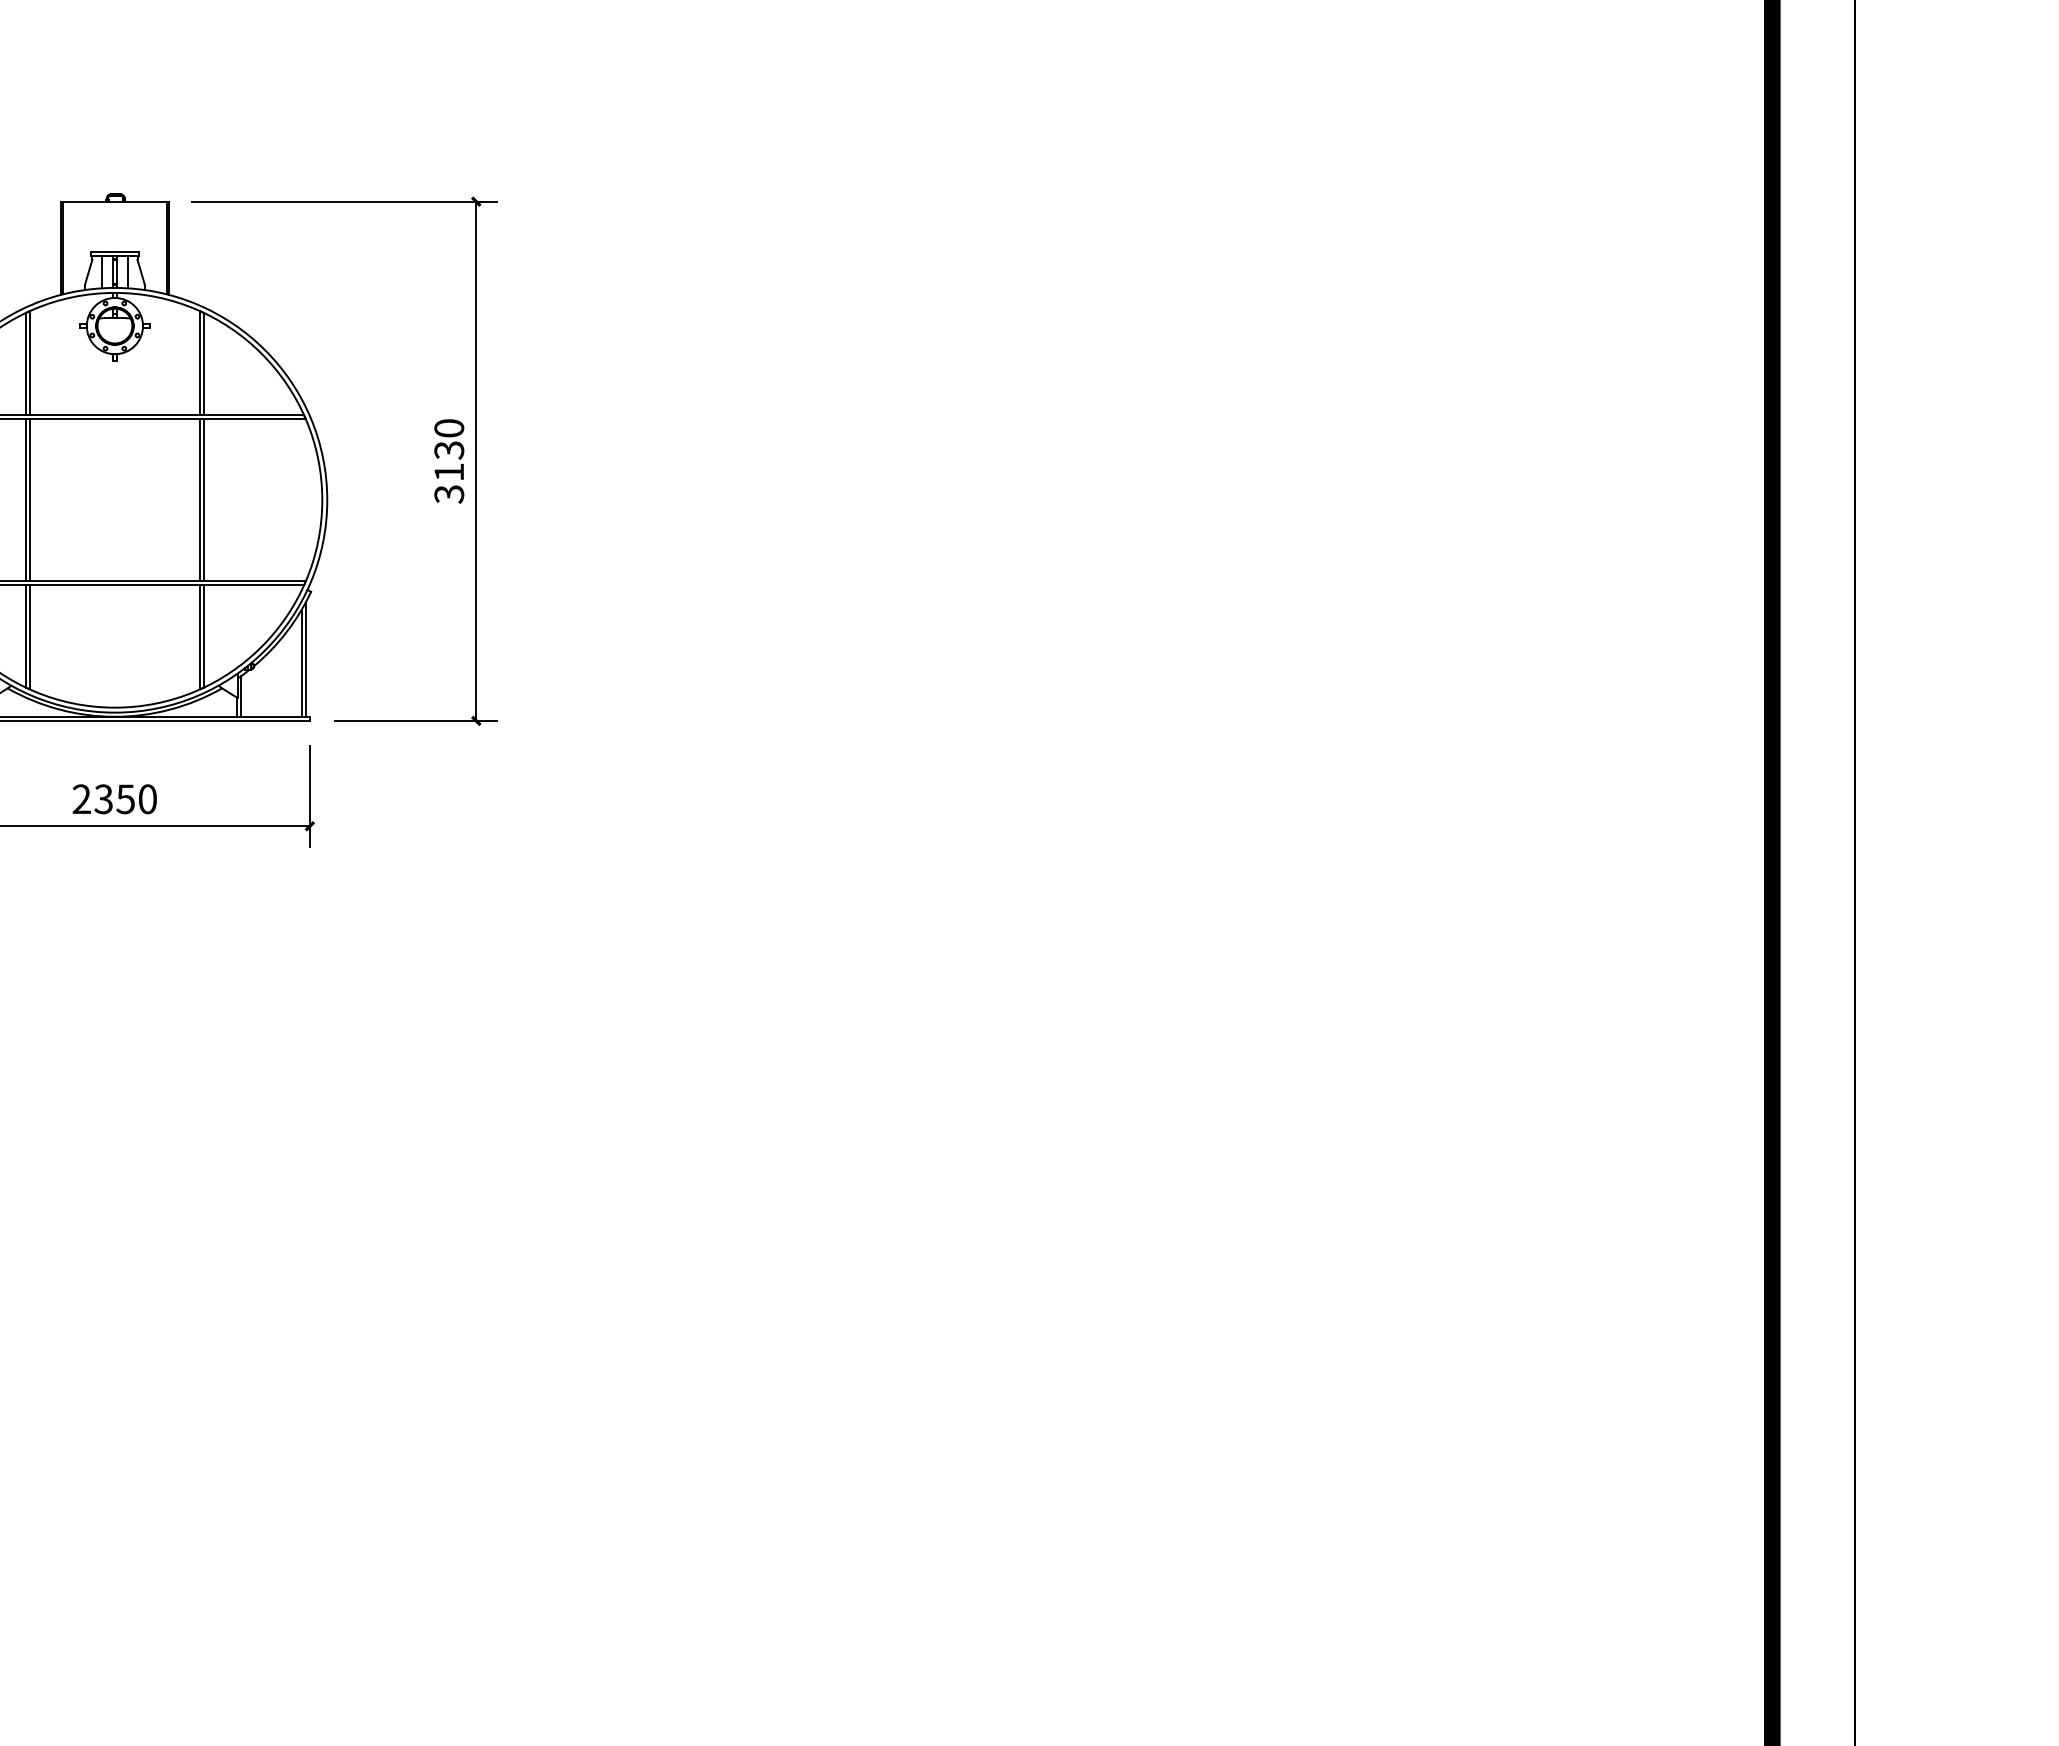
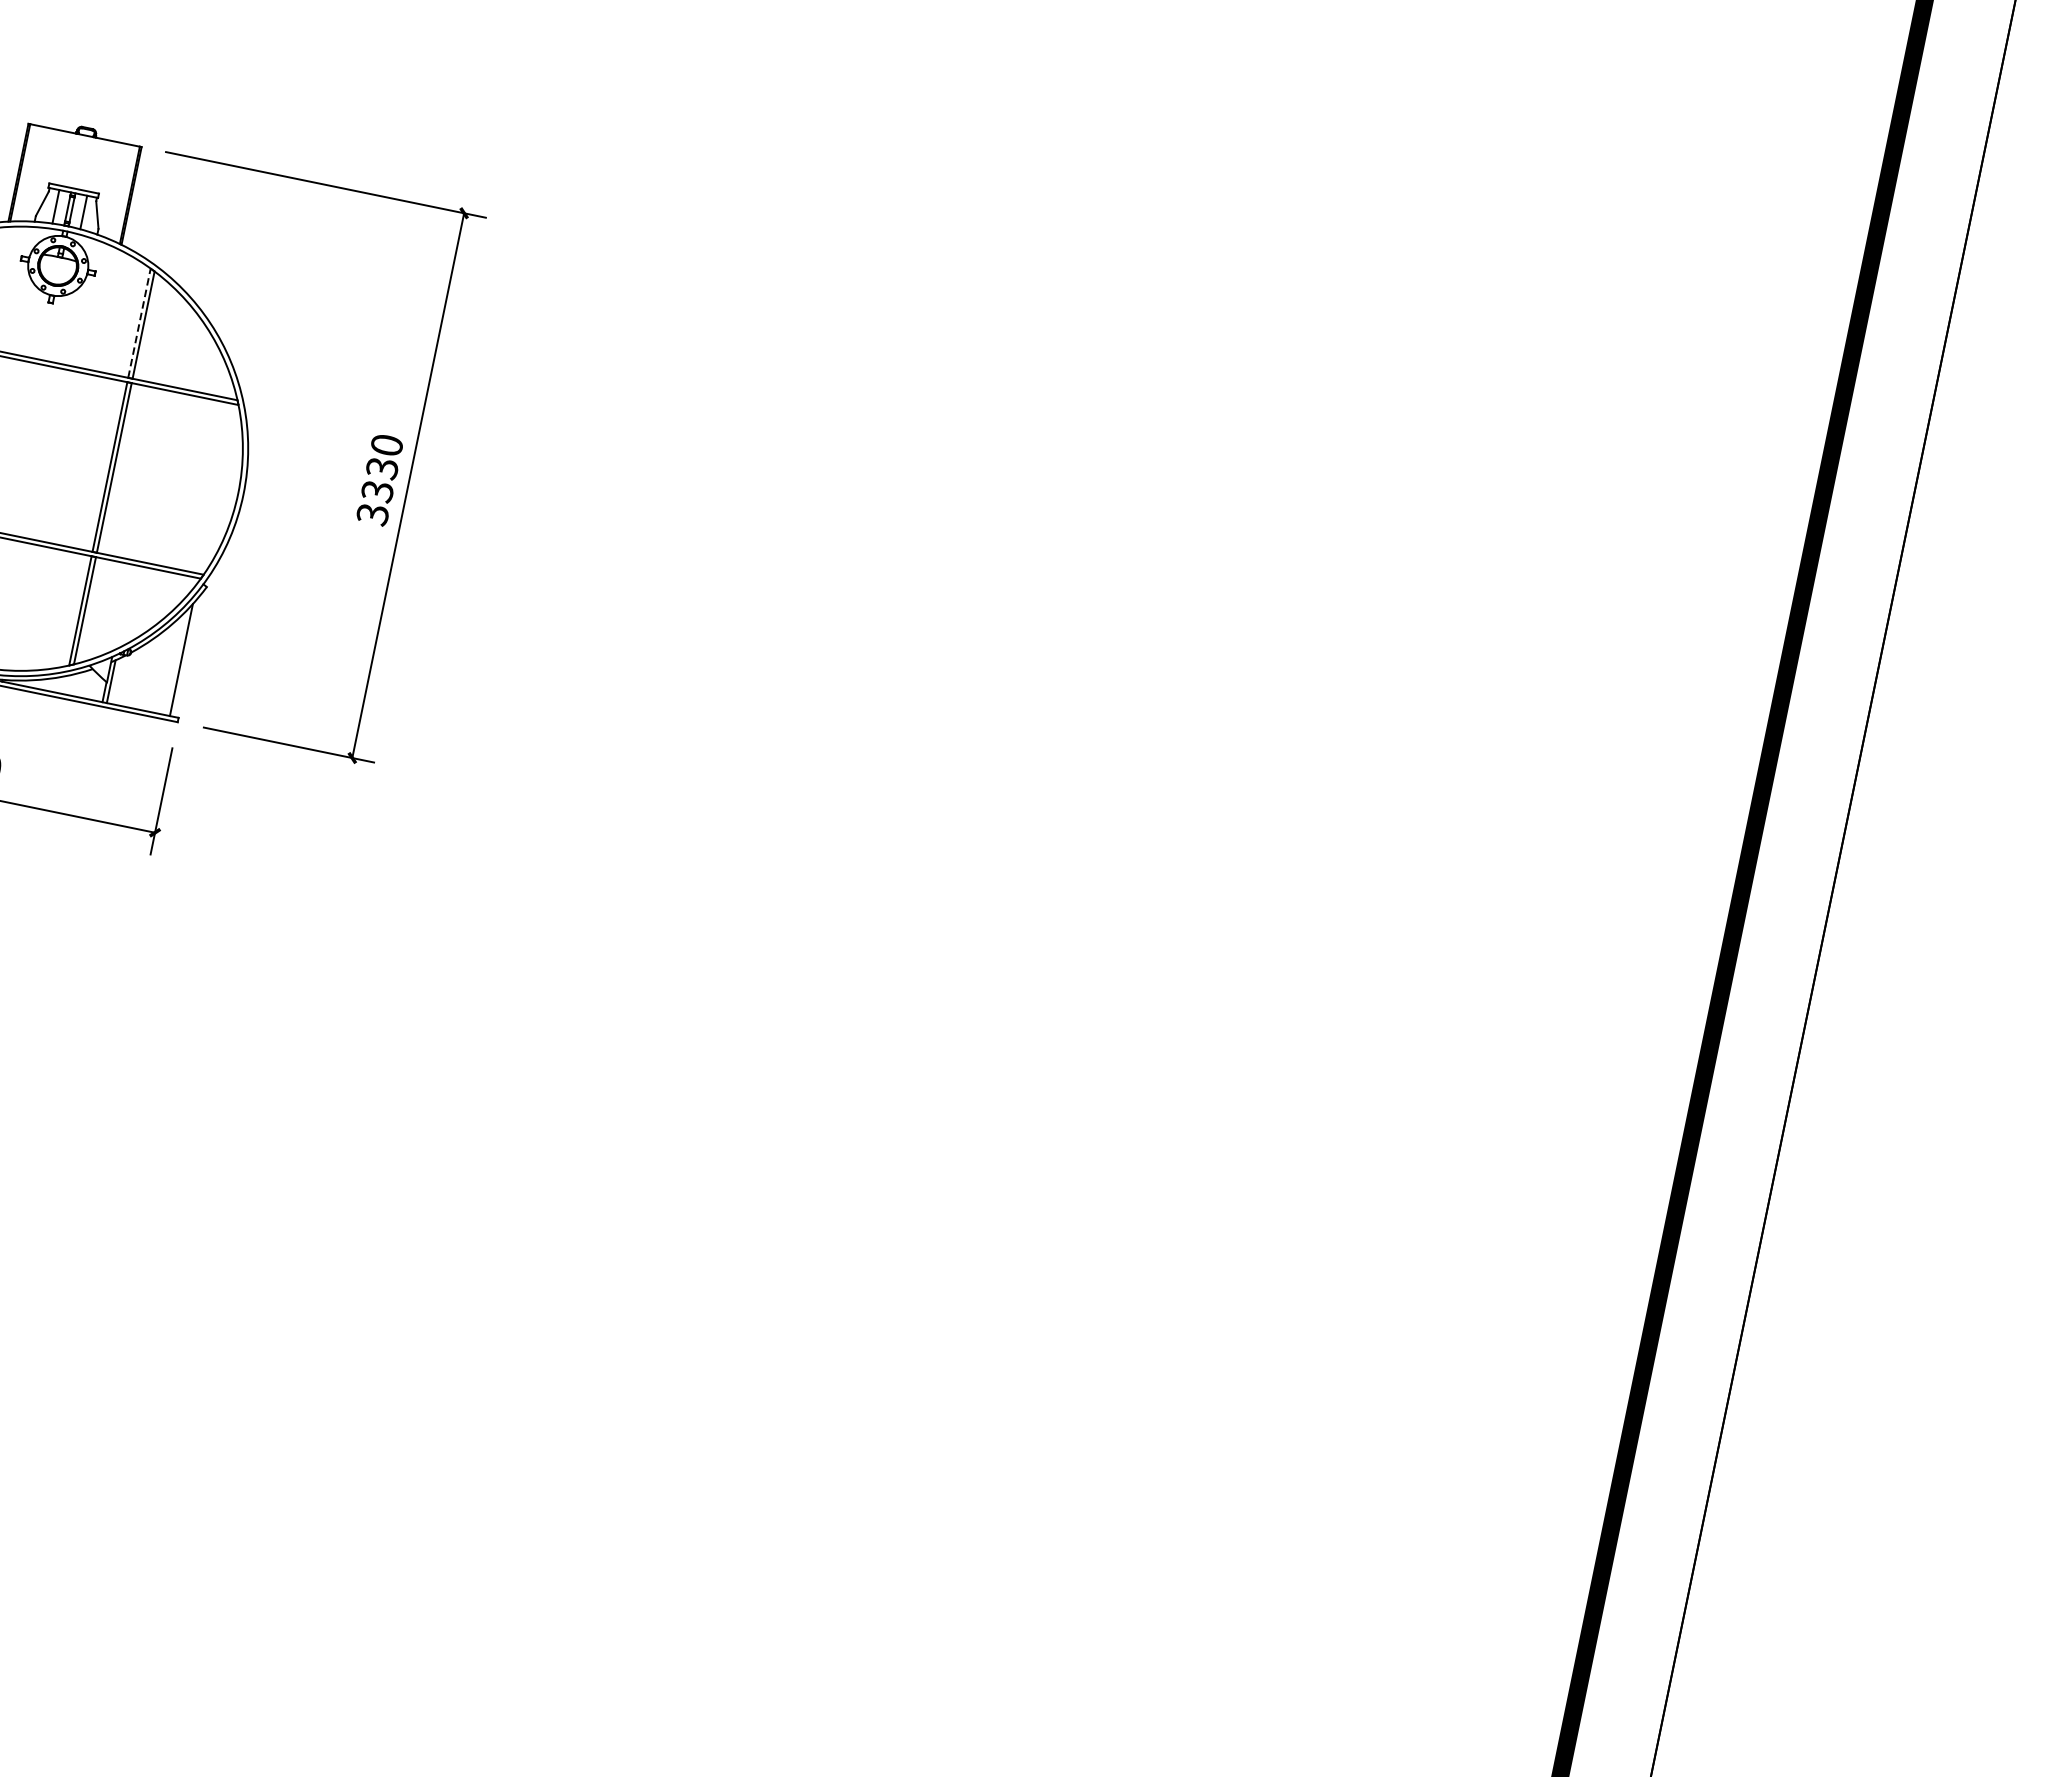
line: (199, 362) -> (139, 322), solid -> dashed
text: (449, 472) -> (377, 491), 3130 -> 3330
line: (305, 659) -> (186, 656), removed

